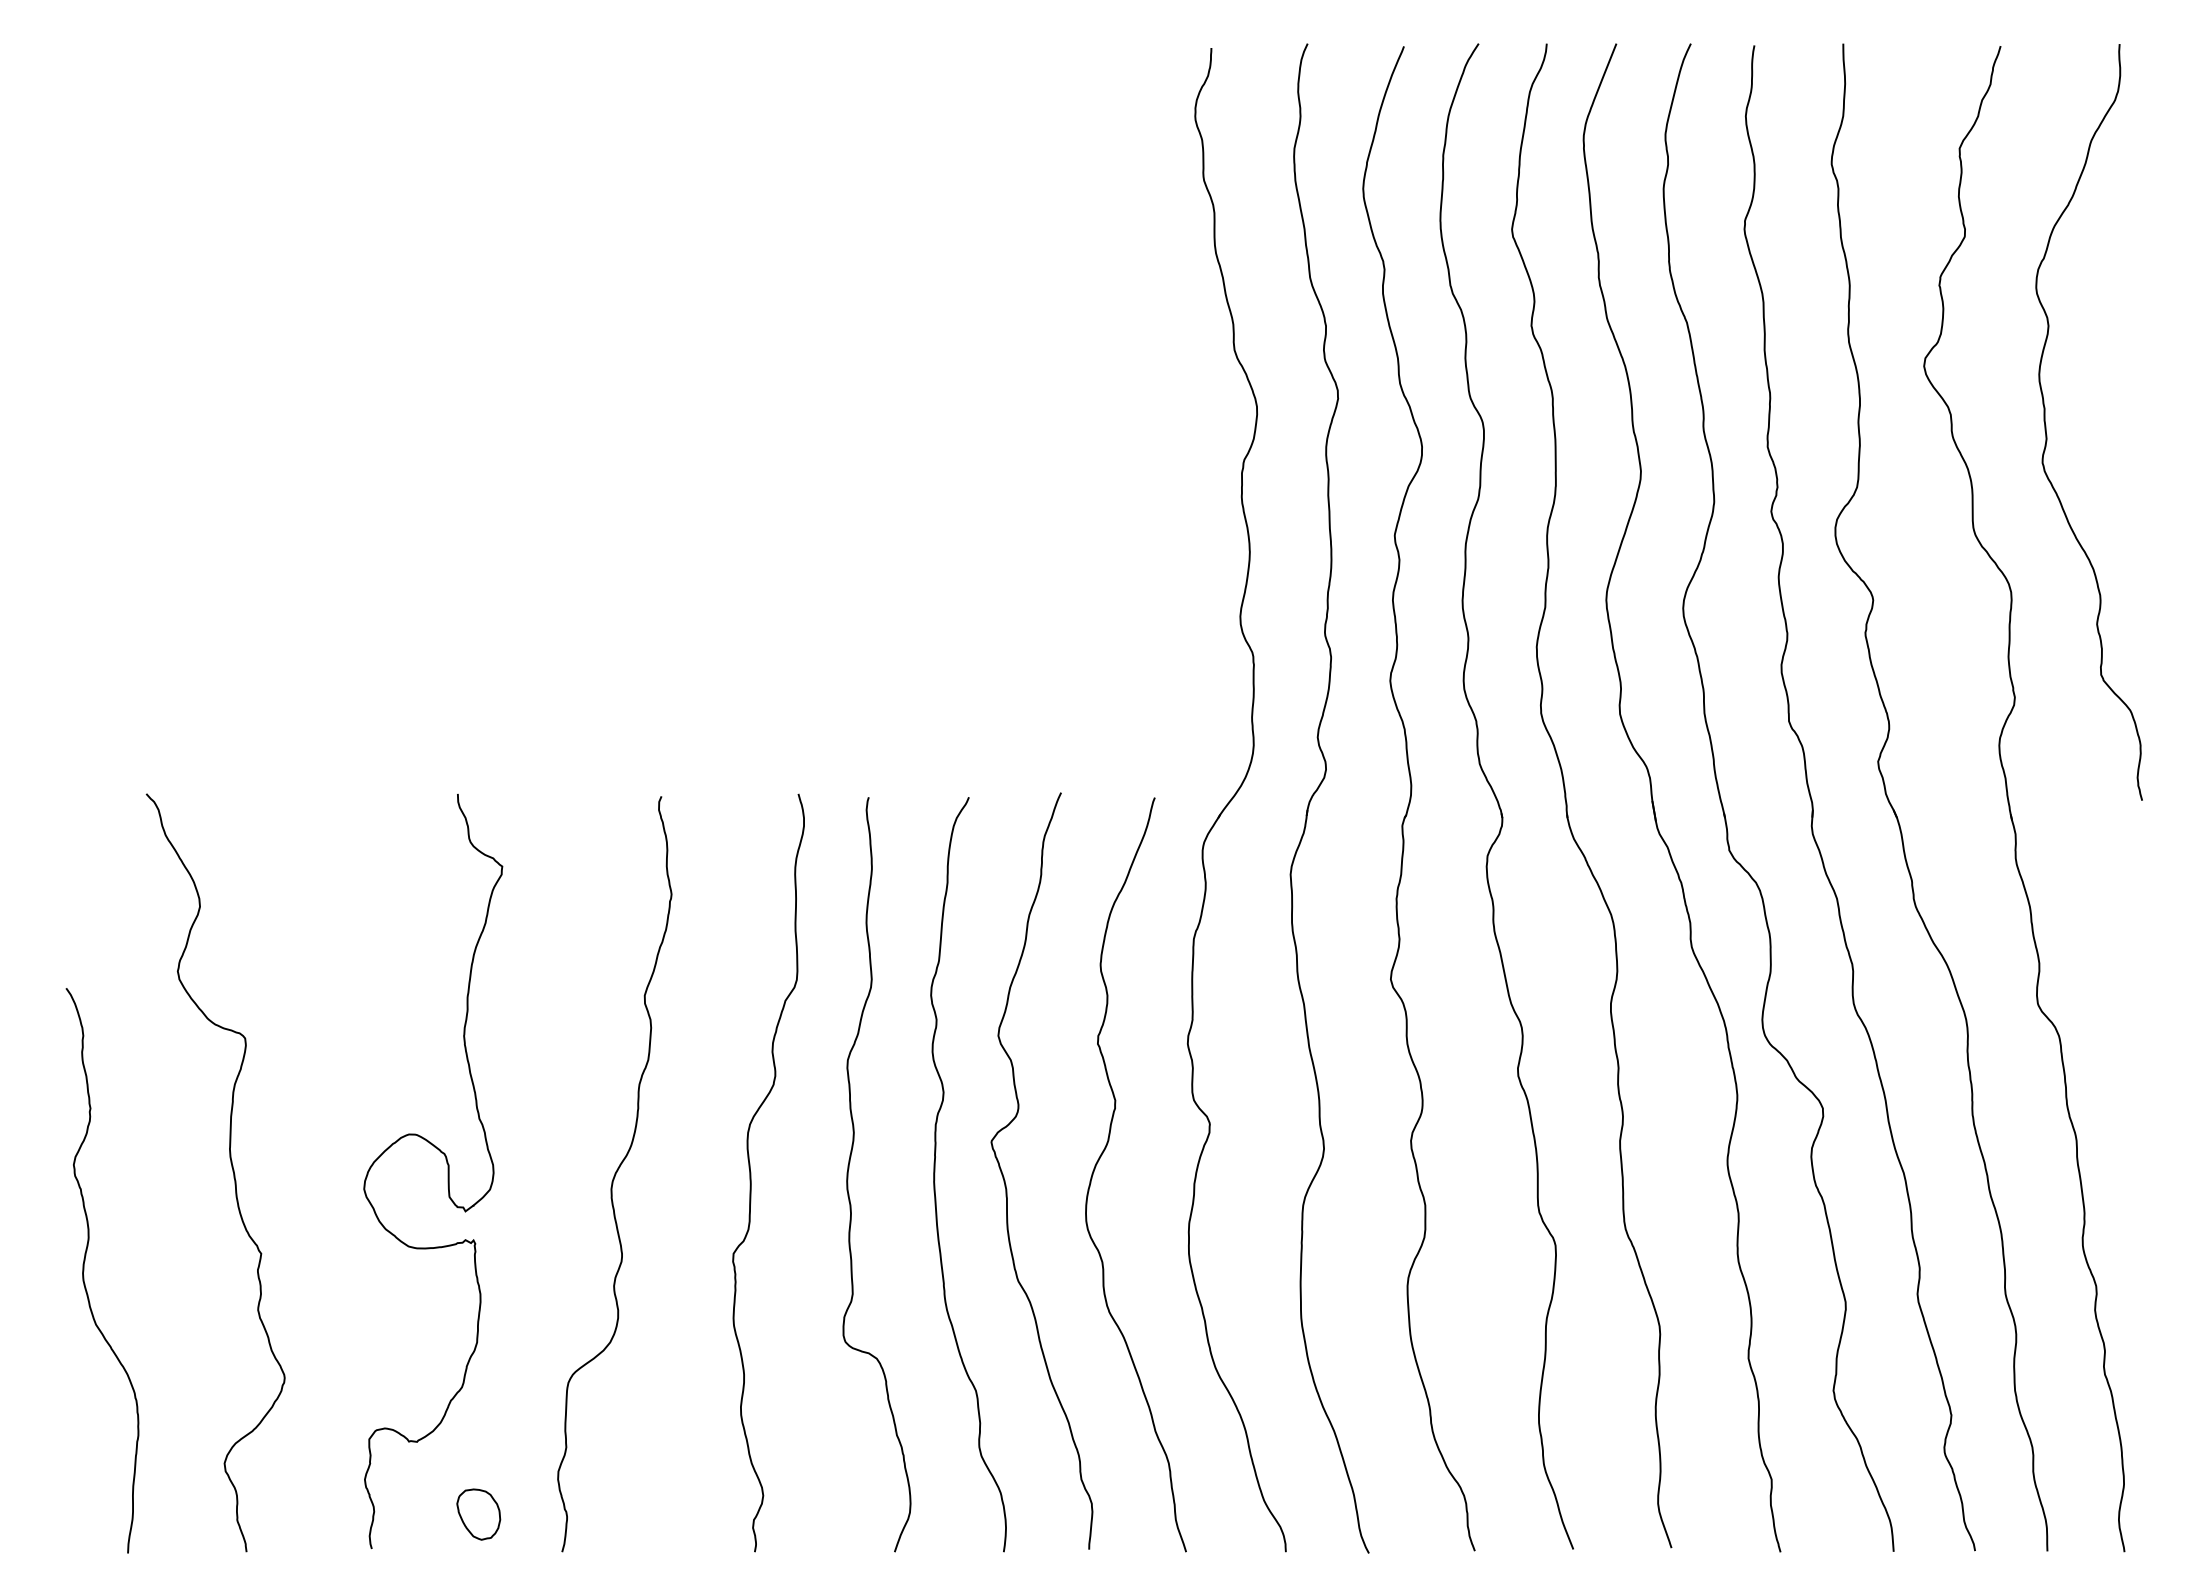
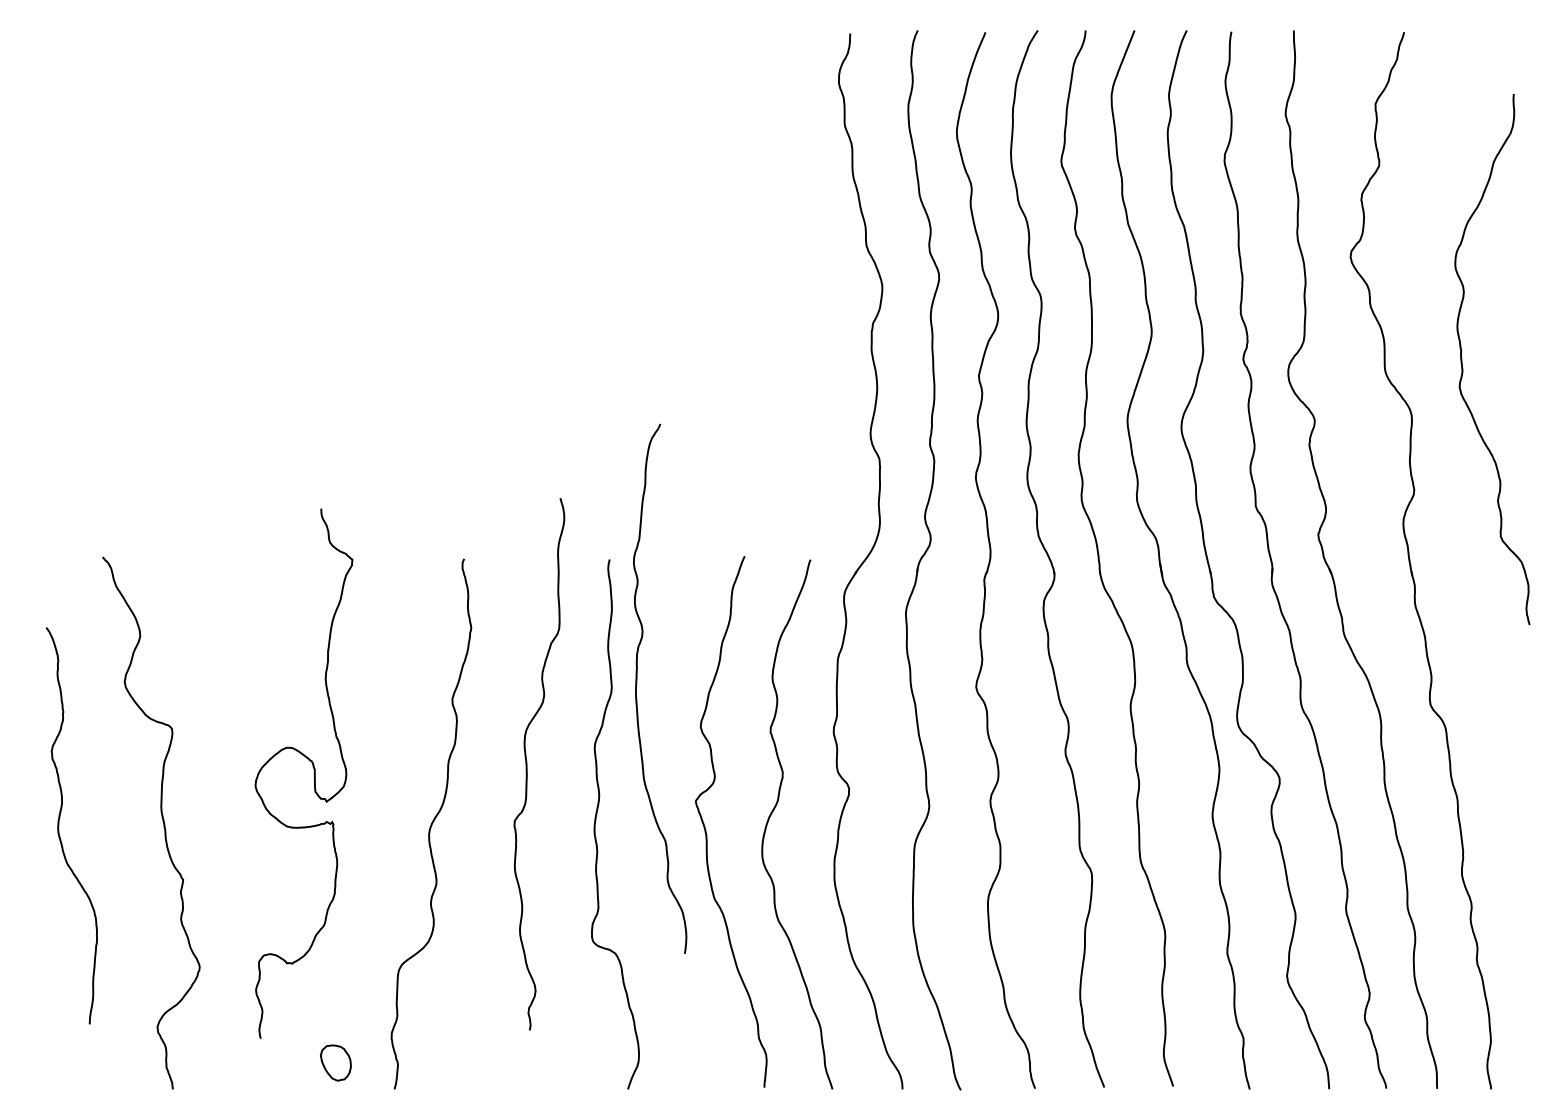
curve: (2046, 425) -> (1462, 361), moved
curve: (447, 1171) -> (313, 773), moved
curve: (751, 1172) -> (527, 763), moved
curve: (935, 1174) -> (636, 688), moved
curve: (84, 1270) -> (59, 825), moved

